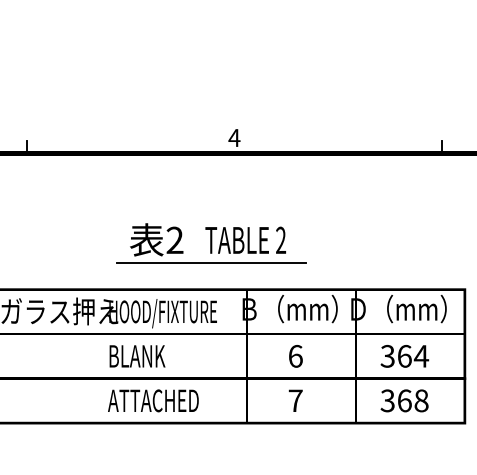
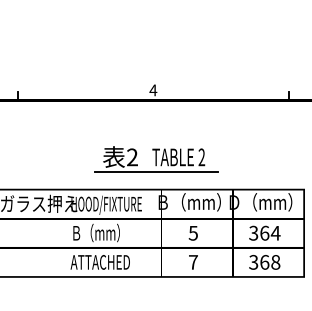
part: (211, 243) -> (156, 159), moved
text: (146, 355) -> (95, 232), BLANK -> Ｂ（mm）
text: (295, 355) -> (193, 232), 6 -> 5

